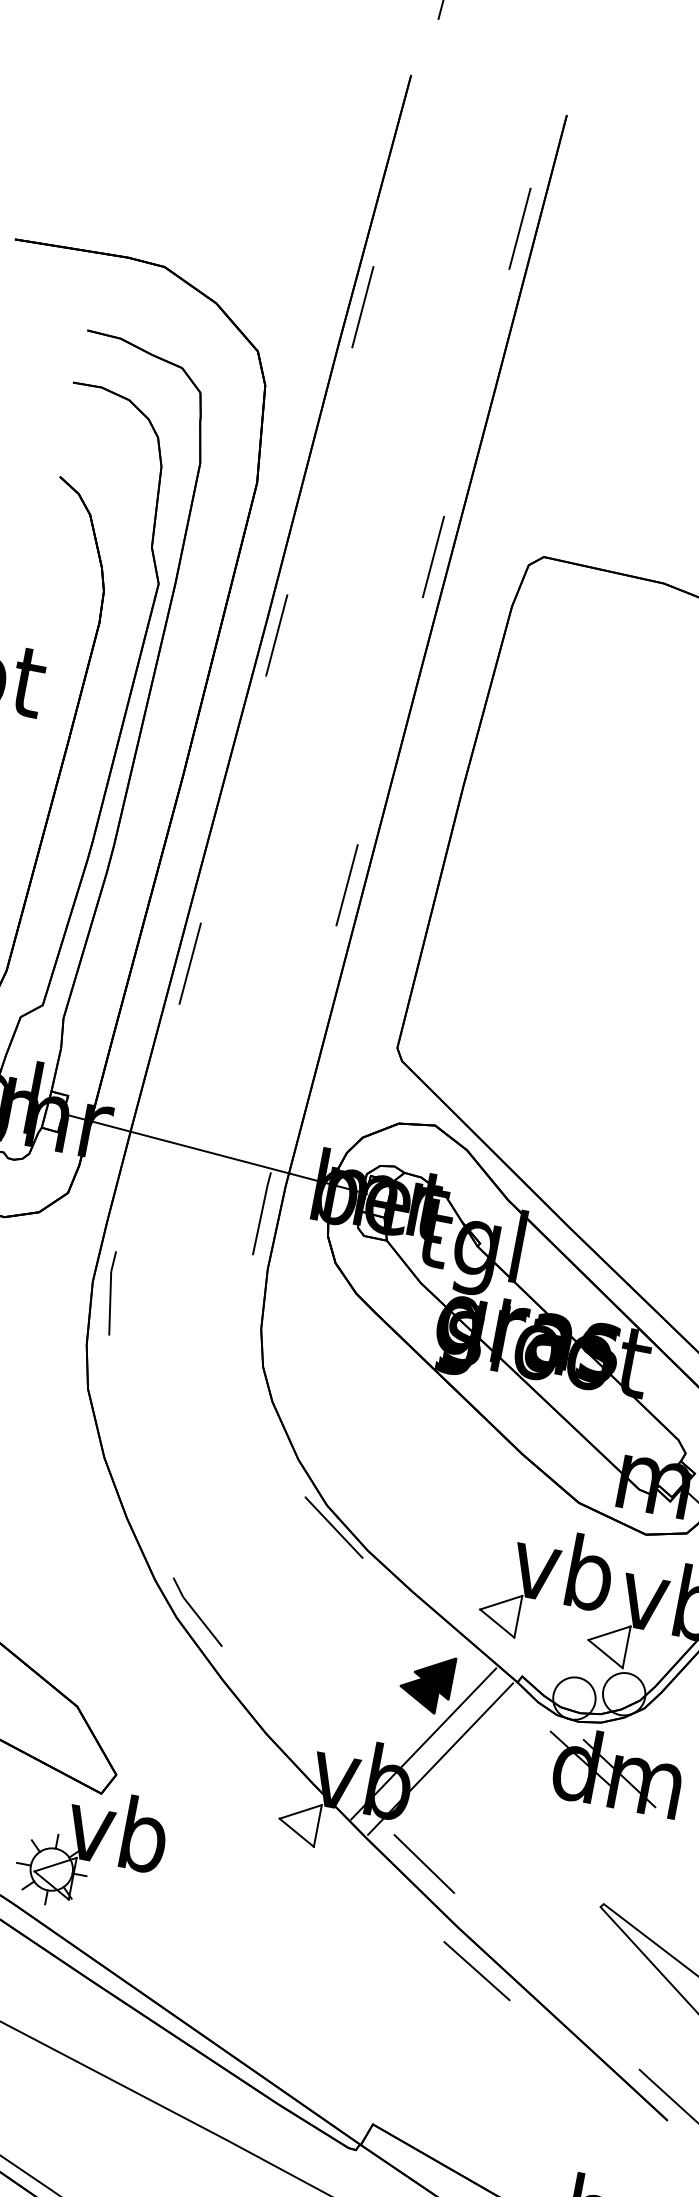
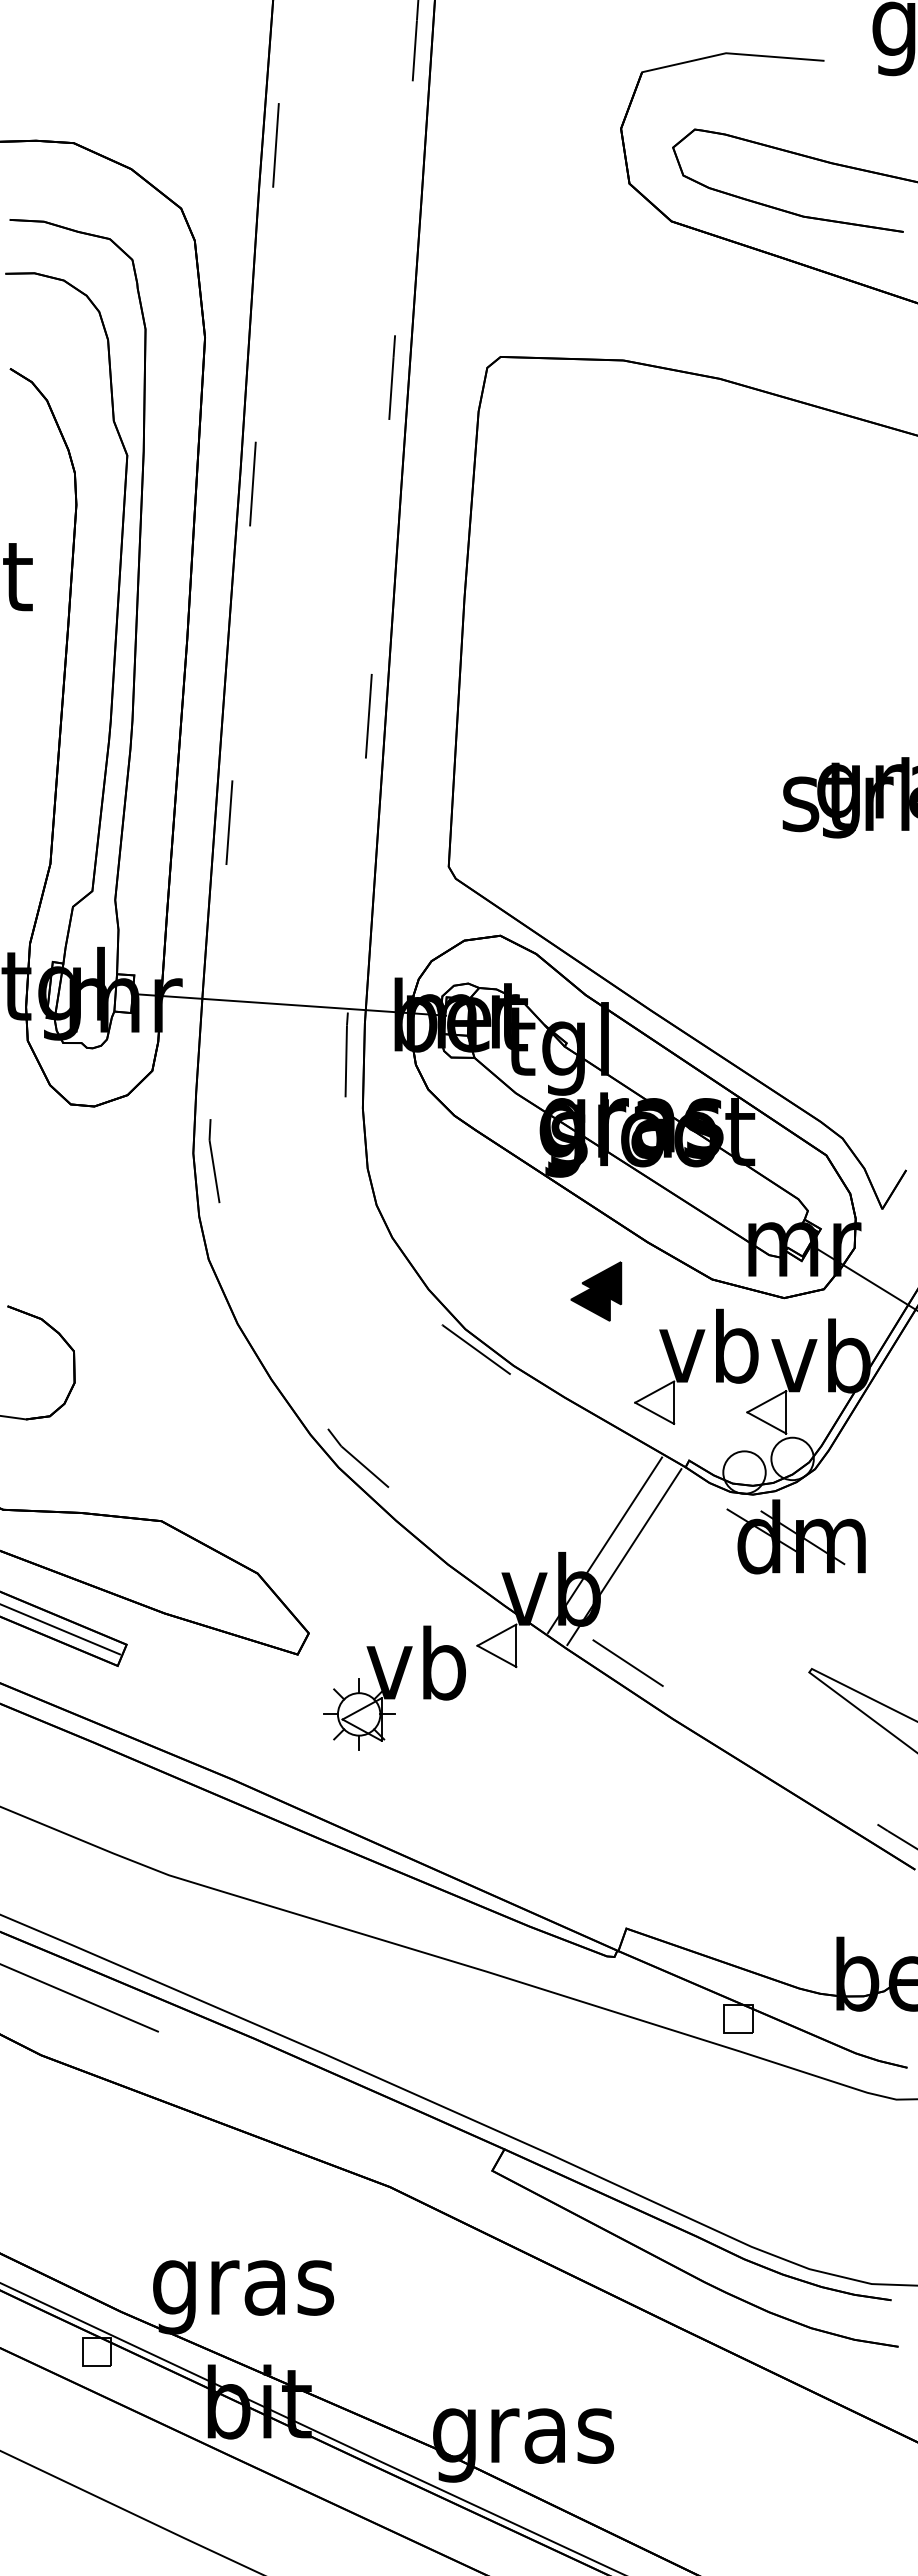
part: (426, 1682) -> (596, 1291), moved
part: (91, 1849) -> (394, 1687), moved
line: (476, 1971) -> (699, 1758), removed

